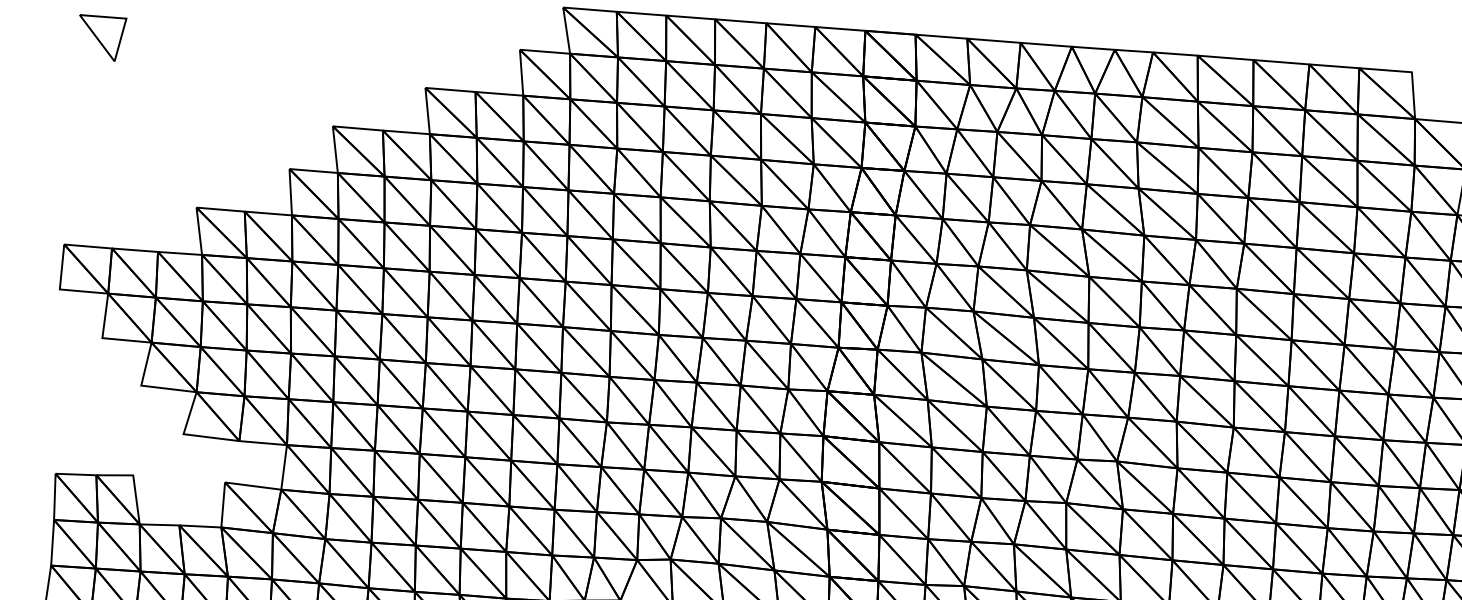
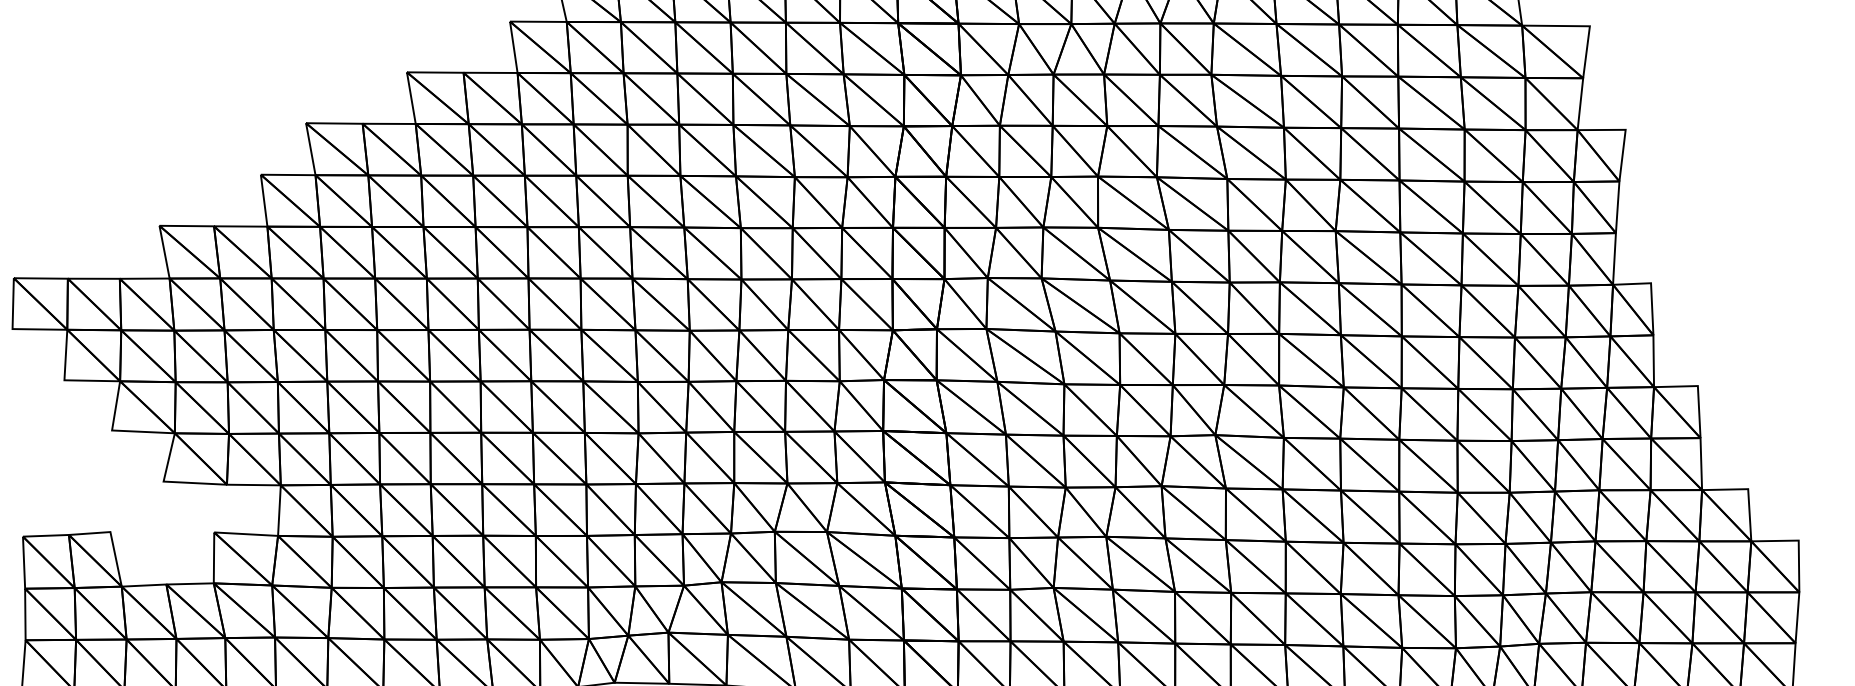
part: (102, 38) -> (39, 43), removed

